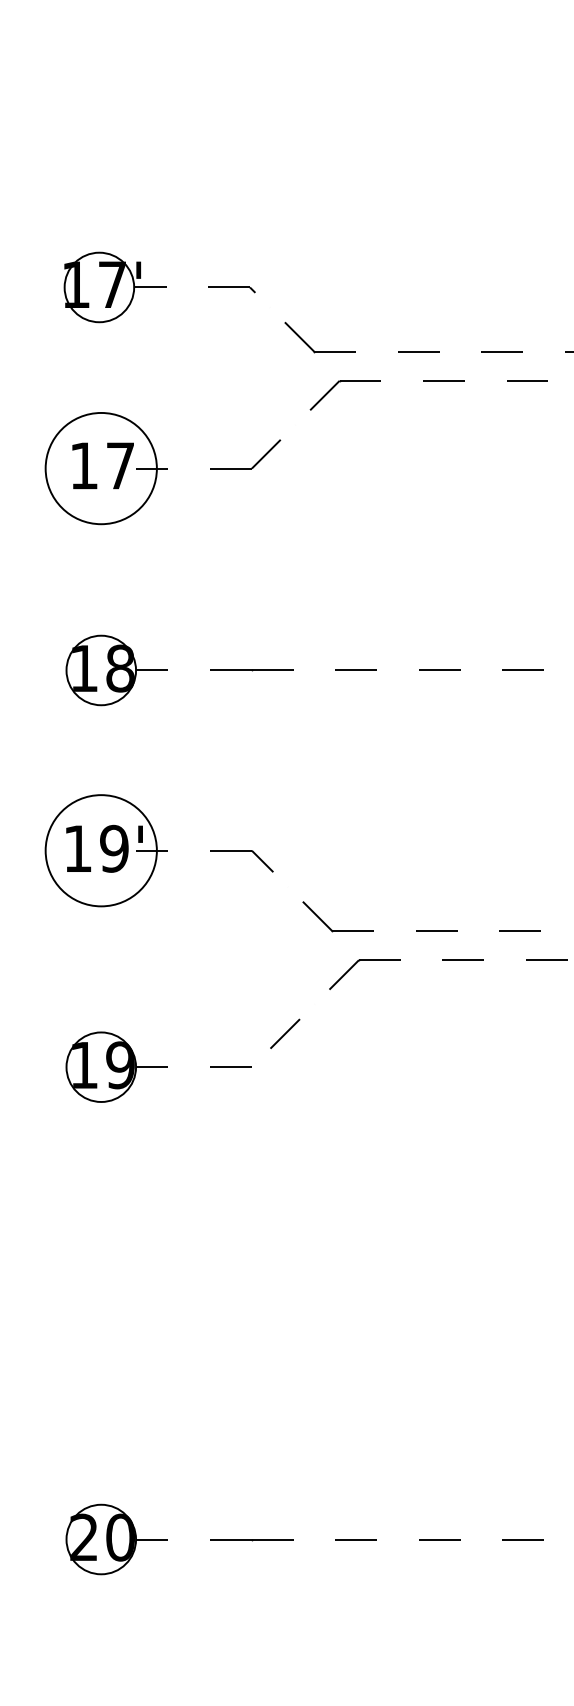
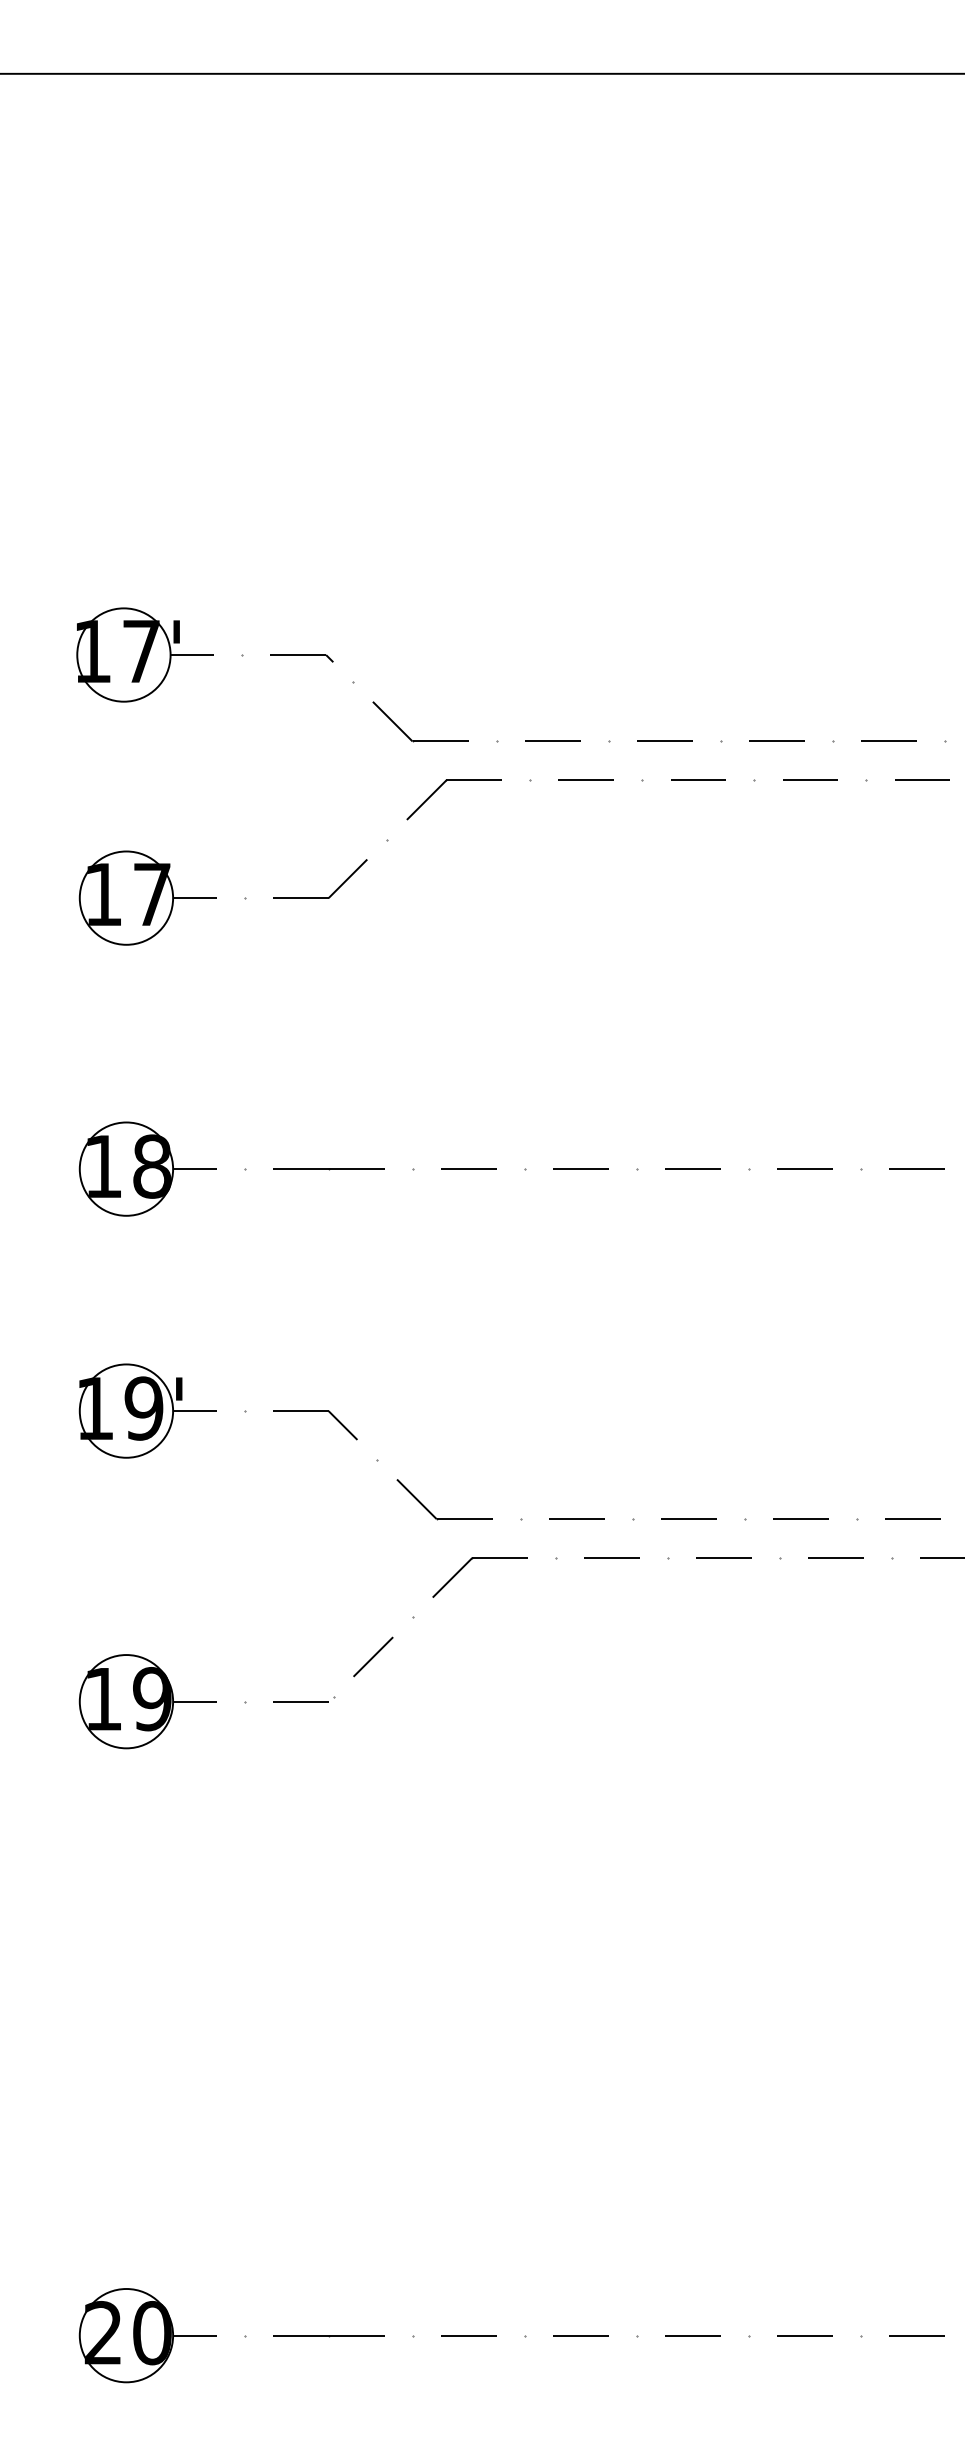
circle: (101, 468) -> (126, 897), size x0.62
circle: (101, 850) -> (126, 1410), size x0.62

